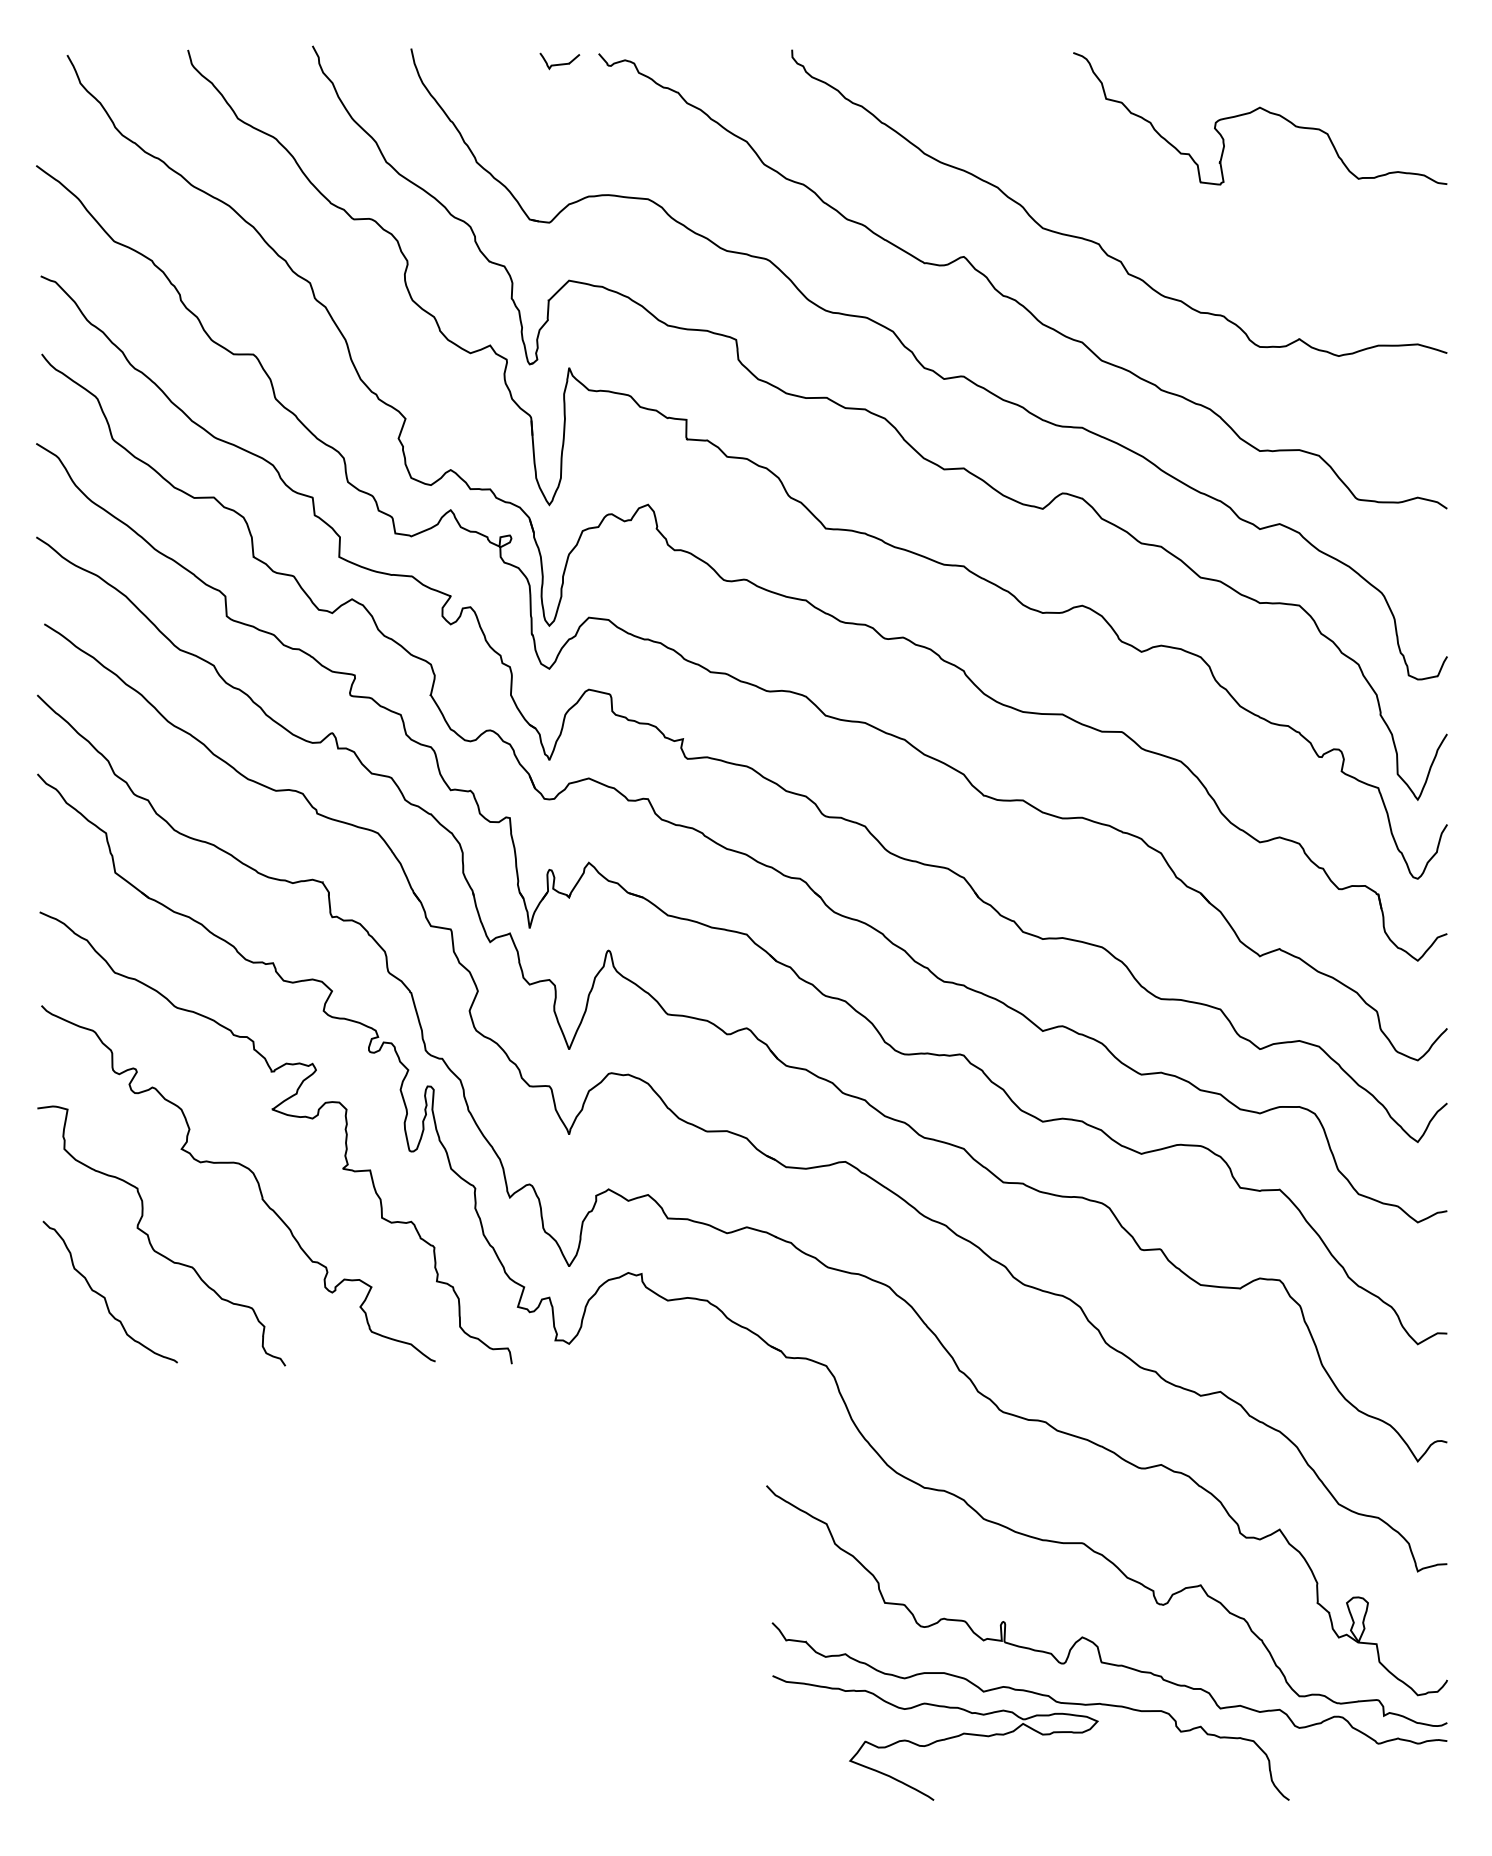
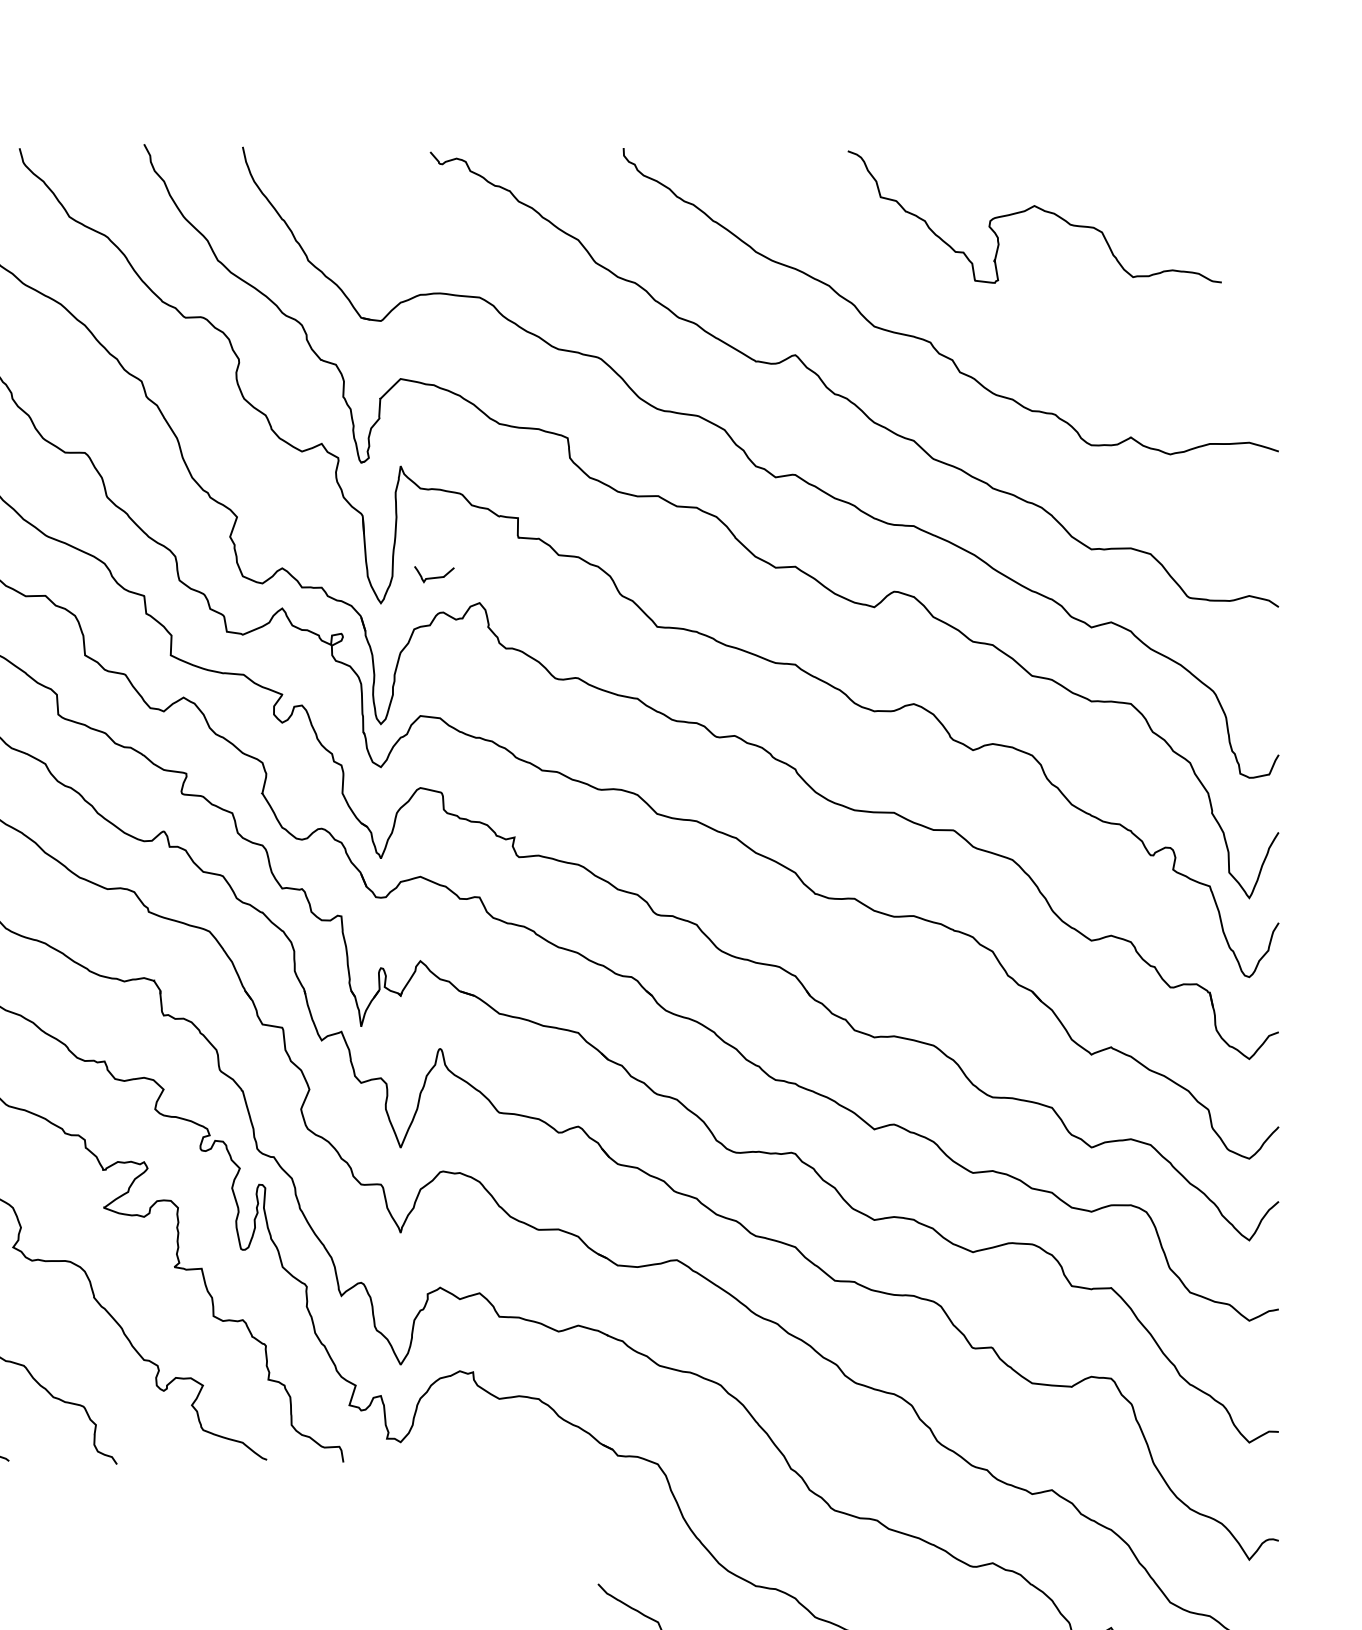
curve: (559, 63) -> (434, 576), moved
curve: (1263, 110) -> (1038, 208), moved

